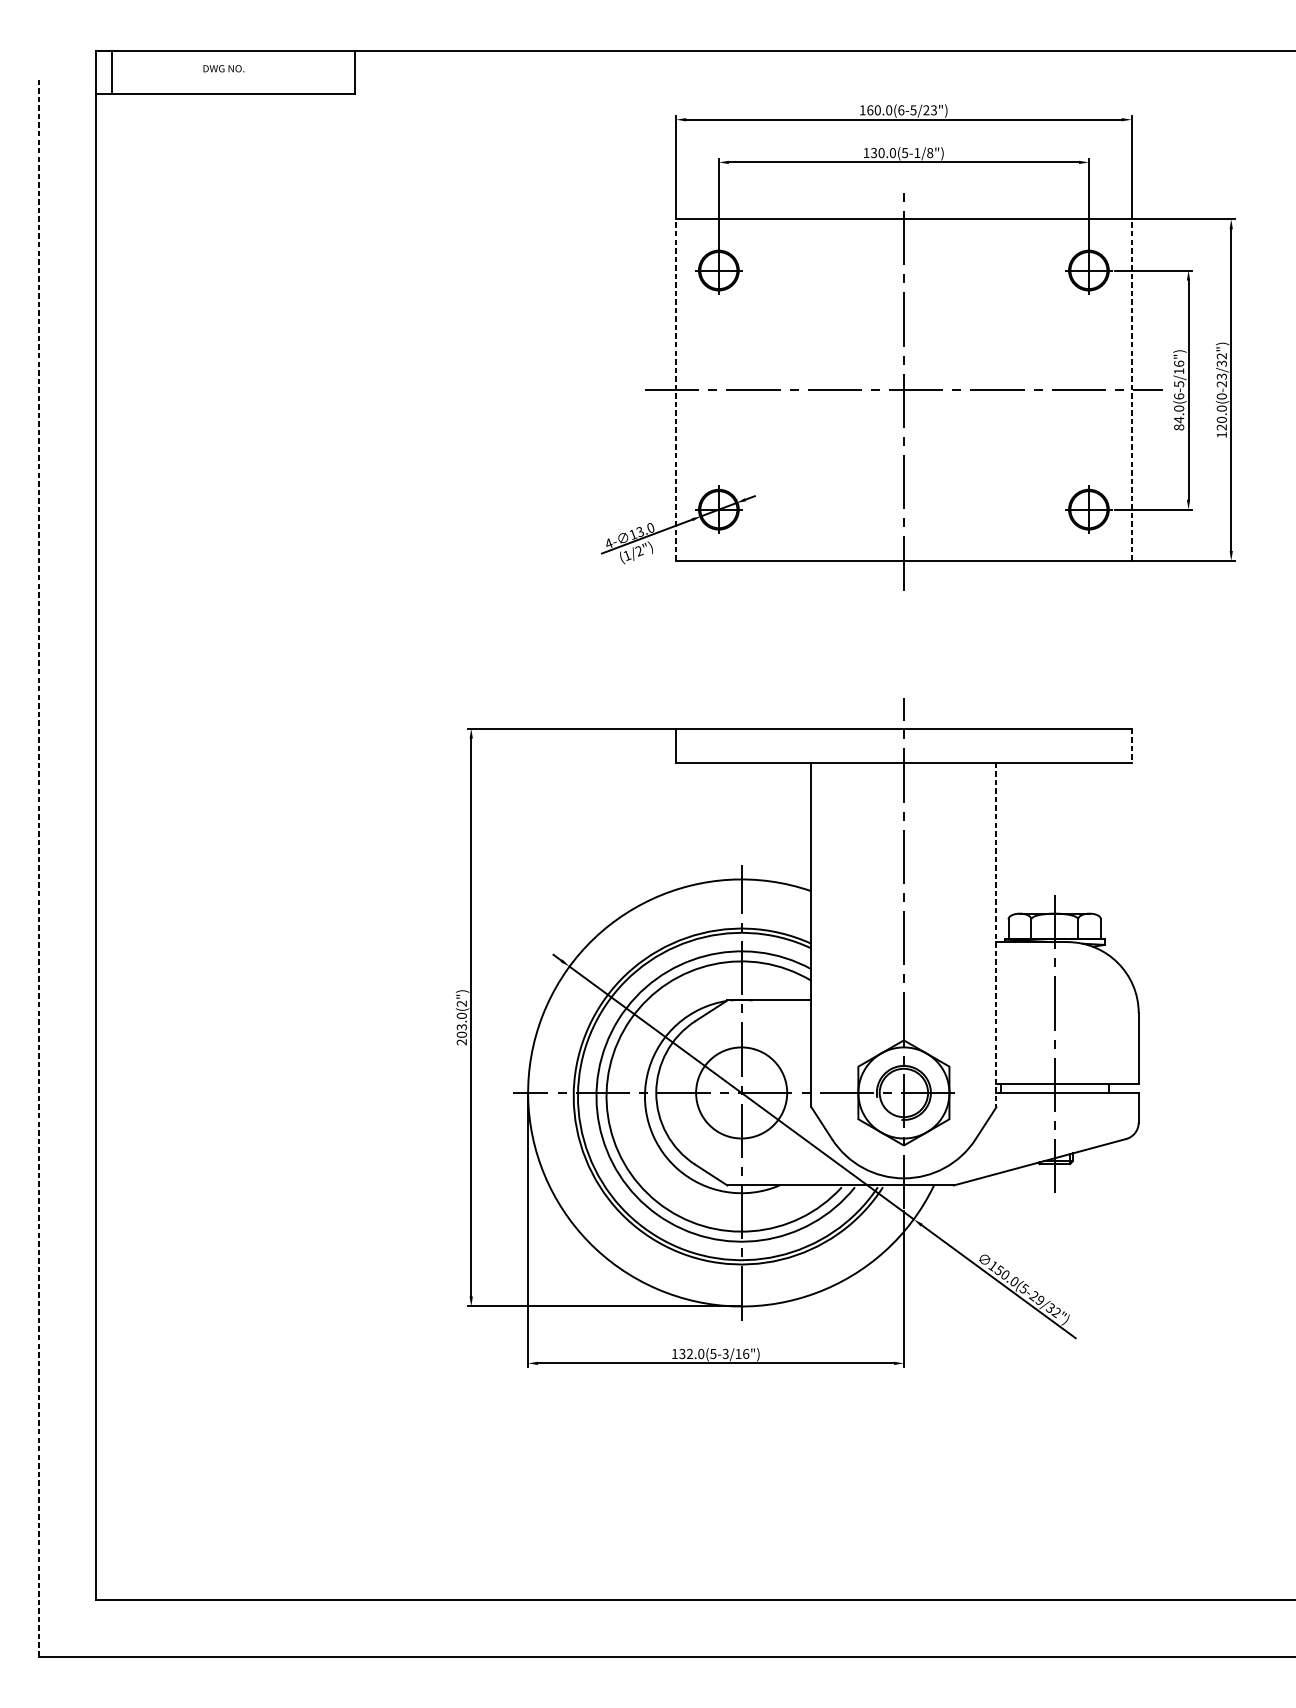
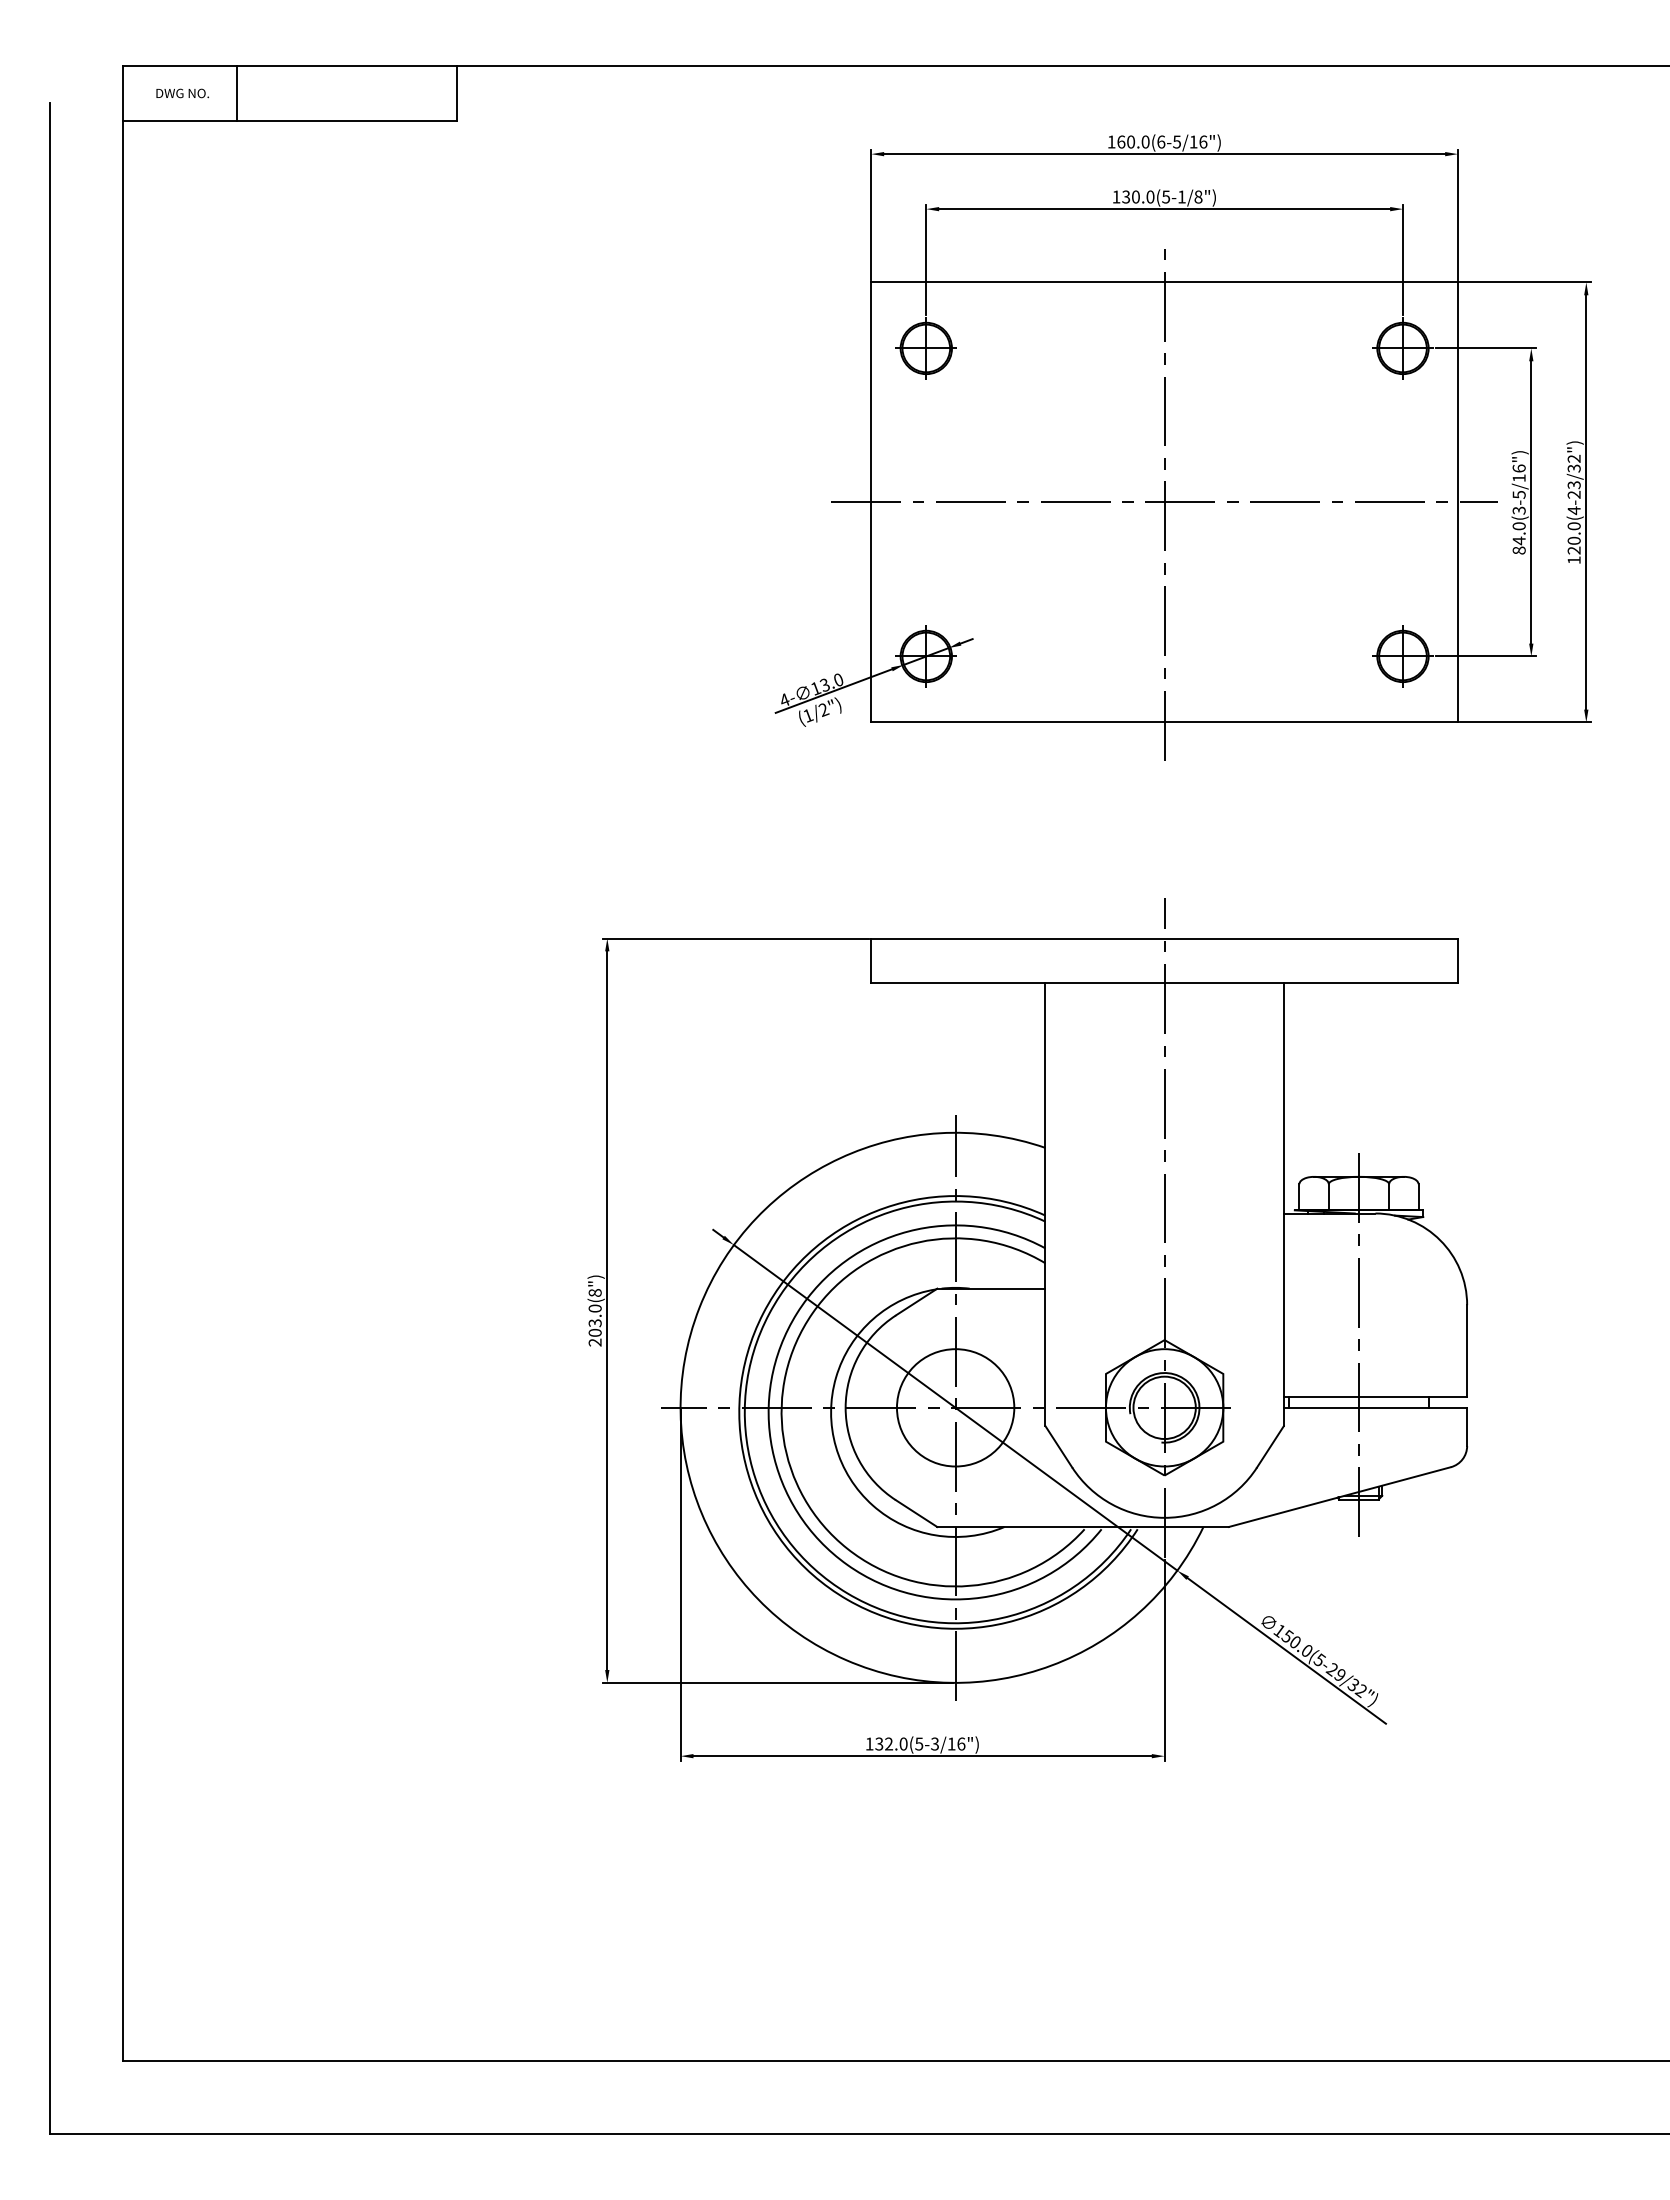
text: (223, 68) -> (182, 93), moved
line: (112, 71) -> (237, 92), moved
text: (930, 109) -> (1198, 141), 160.0(6-5/23") -> 160.0(6-5/16")
line: (676, 389) -> (871, 501), dashed -> solid
line: (1131, 389) -> (1457, 501), dashed -> solid
text: (1178, 396) -> (1518, 510), 84.0(6-5/16") -> 84.0(3-5/16")
text: (1221, 396) -> (1573, 510), 120.0(0-23/32") -> 120.0(4-23/32")
line: (1131, 746) -> (1457, 961), dashed -> solid
line: (38, 868) -> (50, 1118), dashed -> solid
line: (996, 935) -> (1283, 1204), dashed -> solid
text: (461, 1003) -> (594, 1292), 203.0(2") -> 203.0(8")

